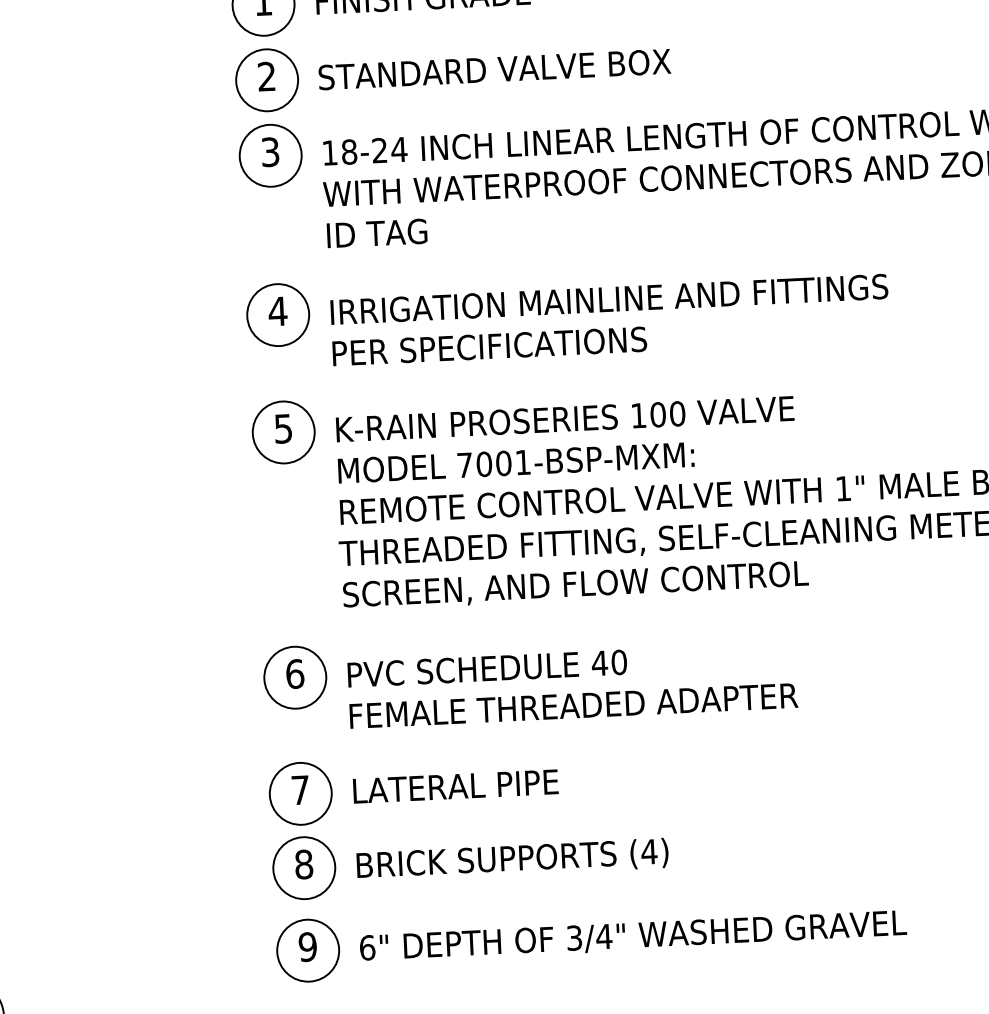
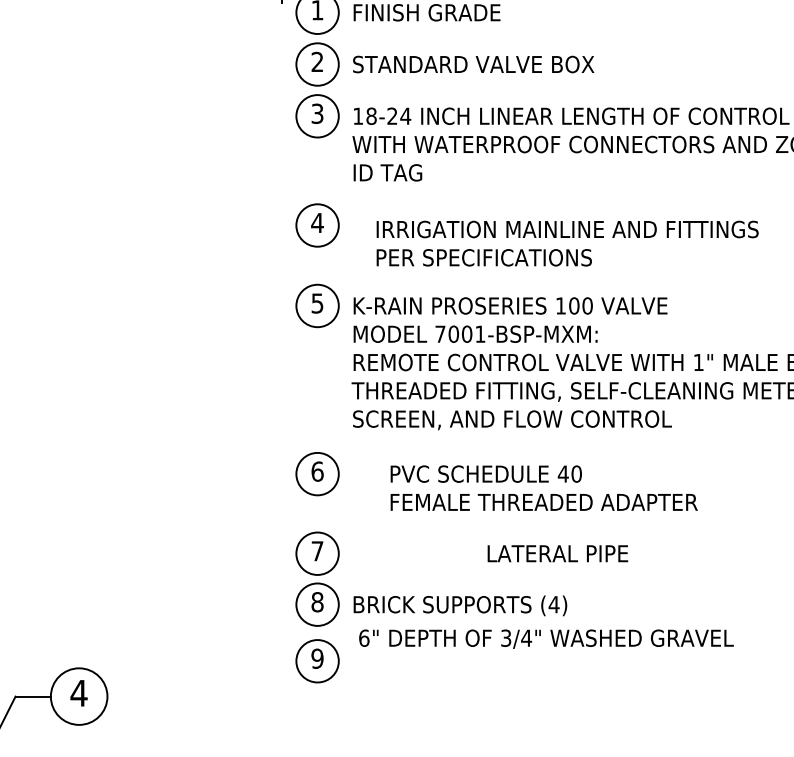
text: (610, 319) -> (567, 243), moved
text: (571, 684) -> (543, 487), moved
text: (455, 786) -> (557, 553), moved
text: (633, 935) -> (546, 638), moved

